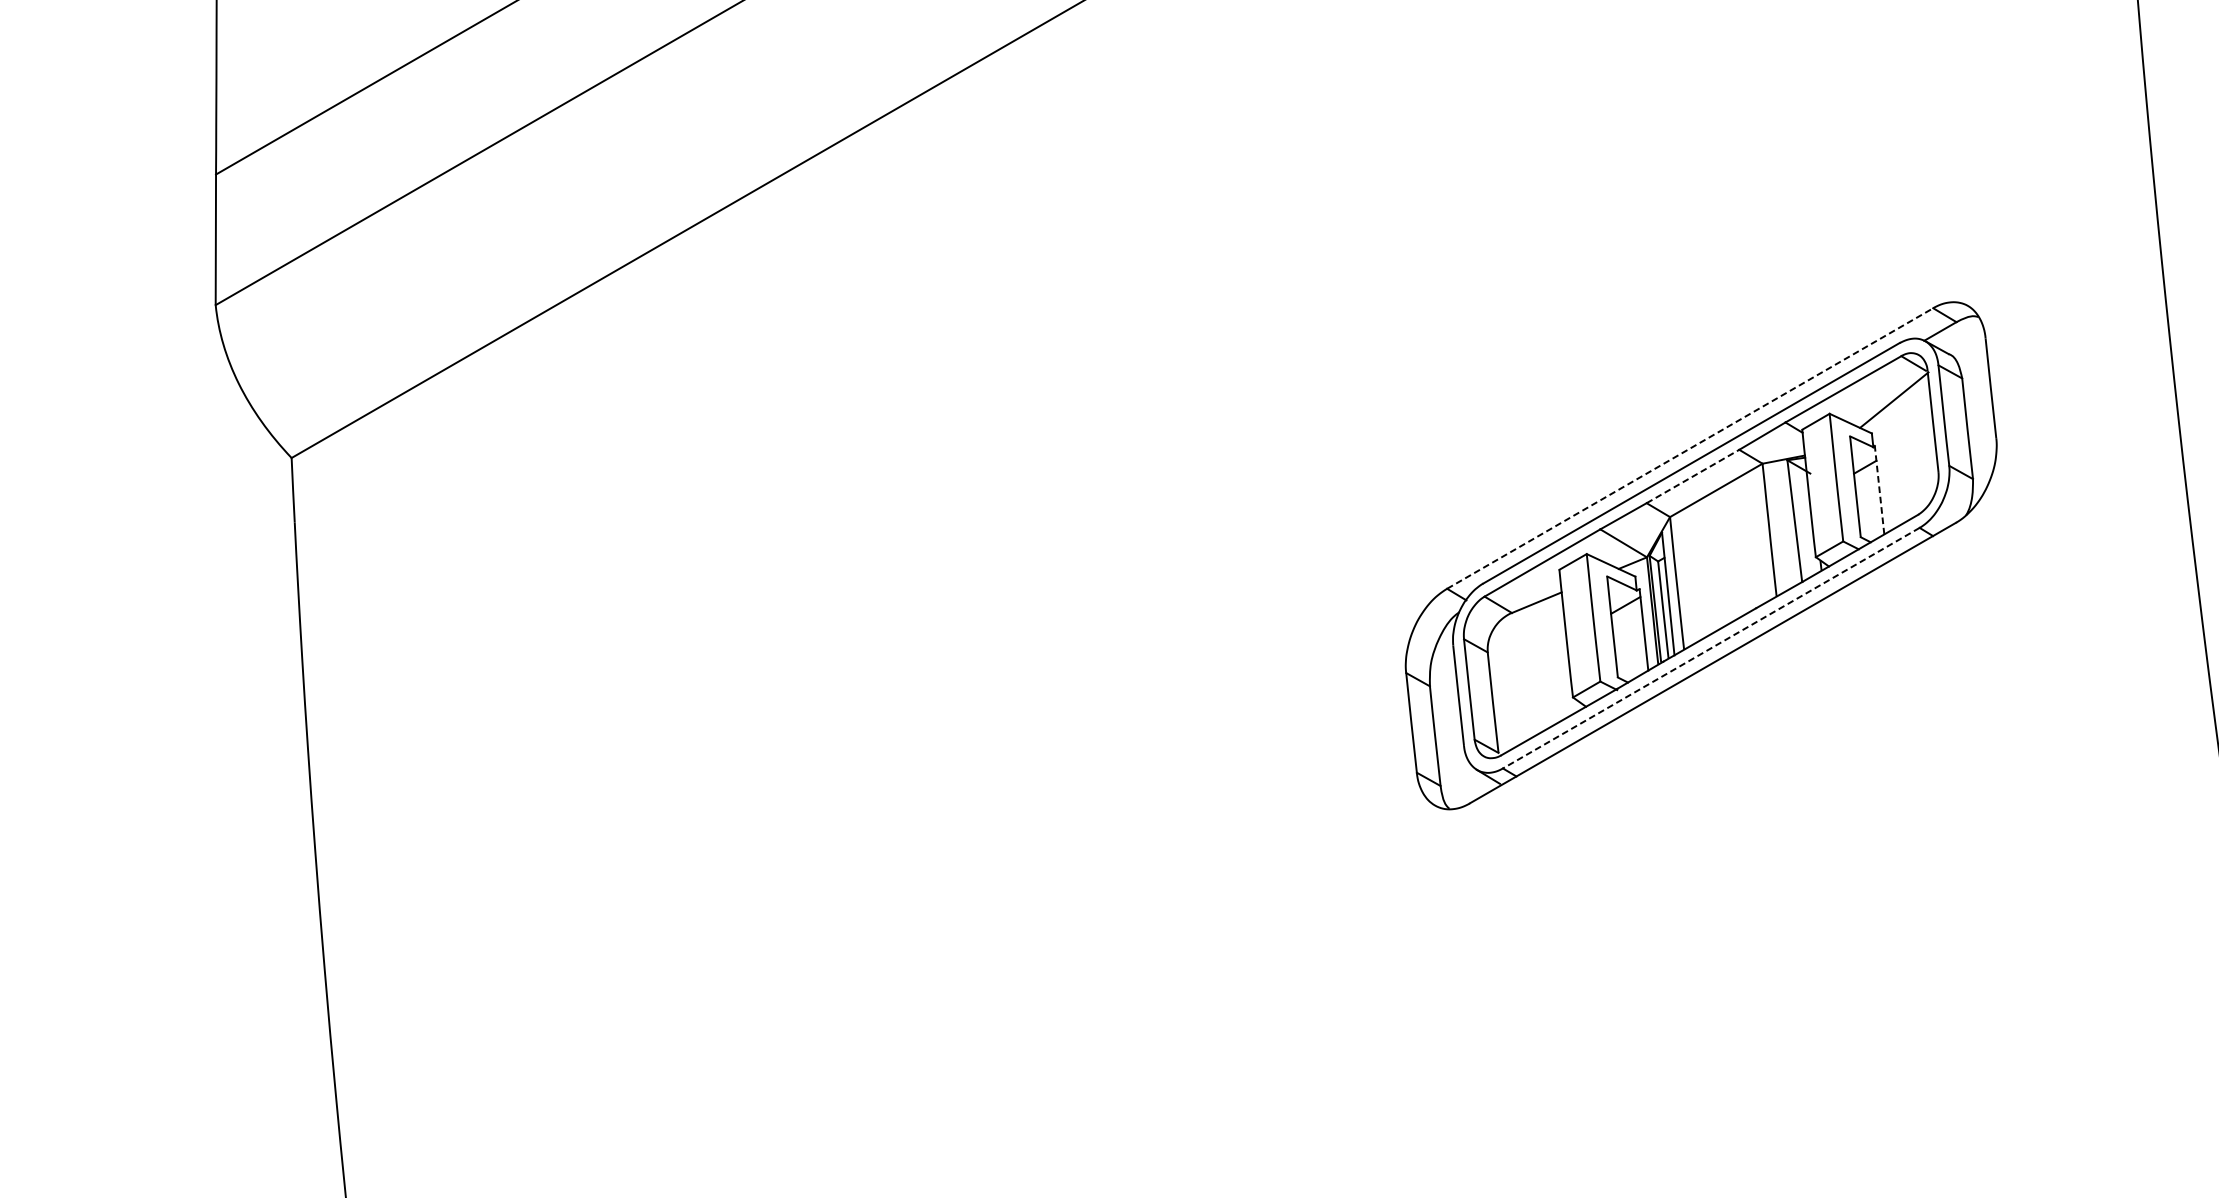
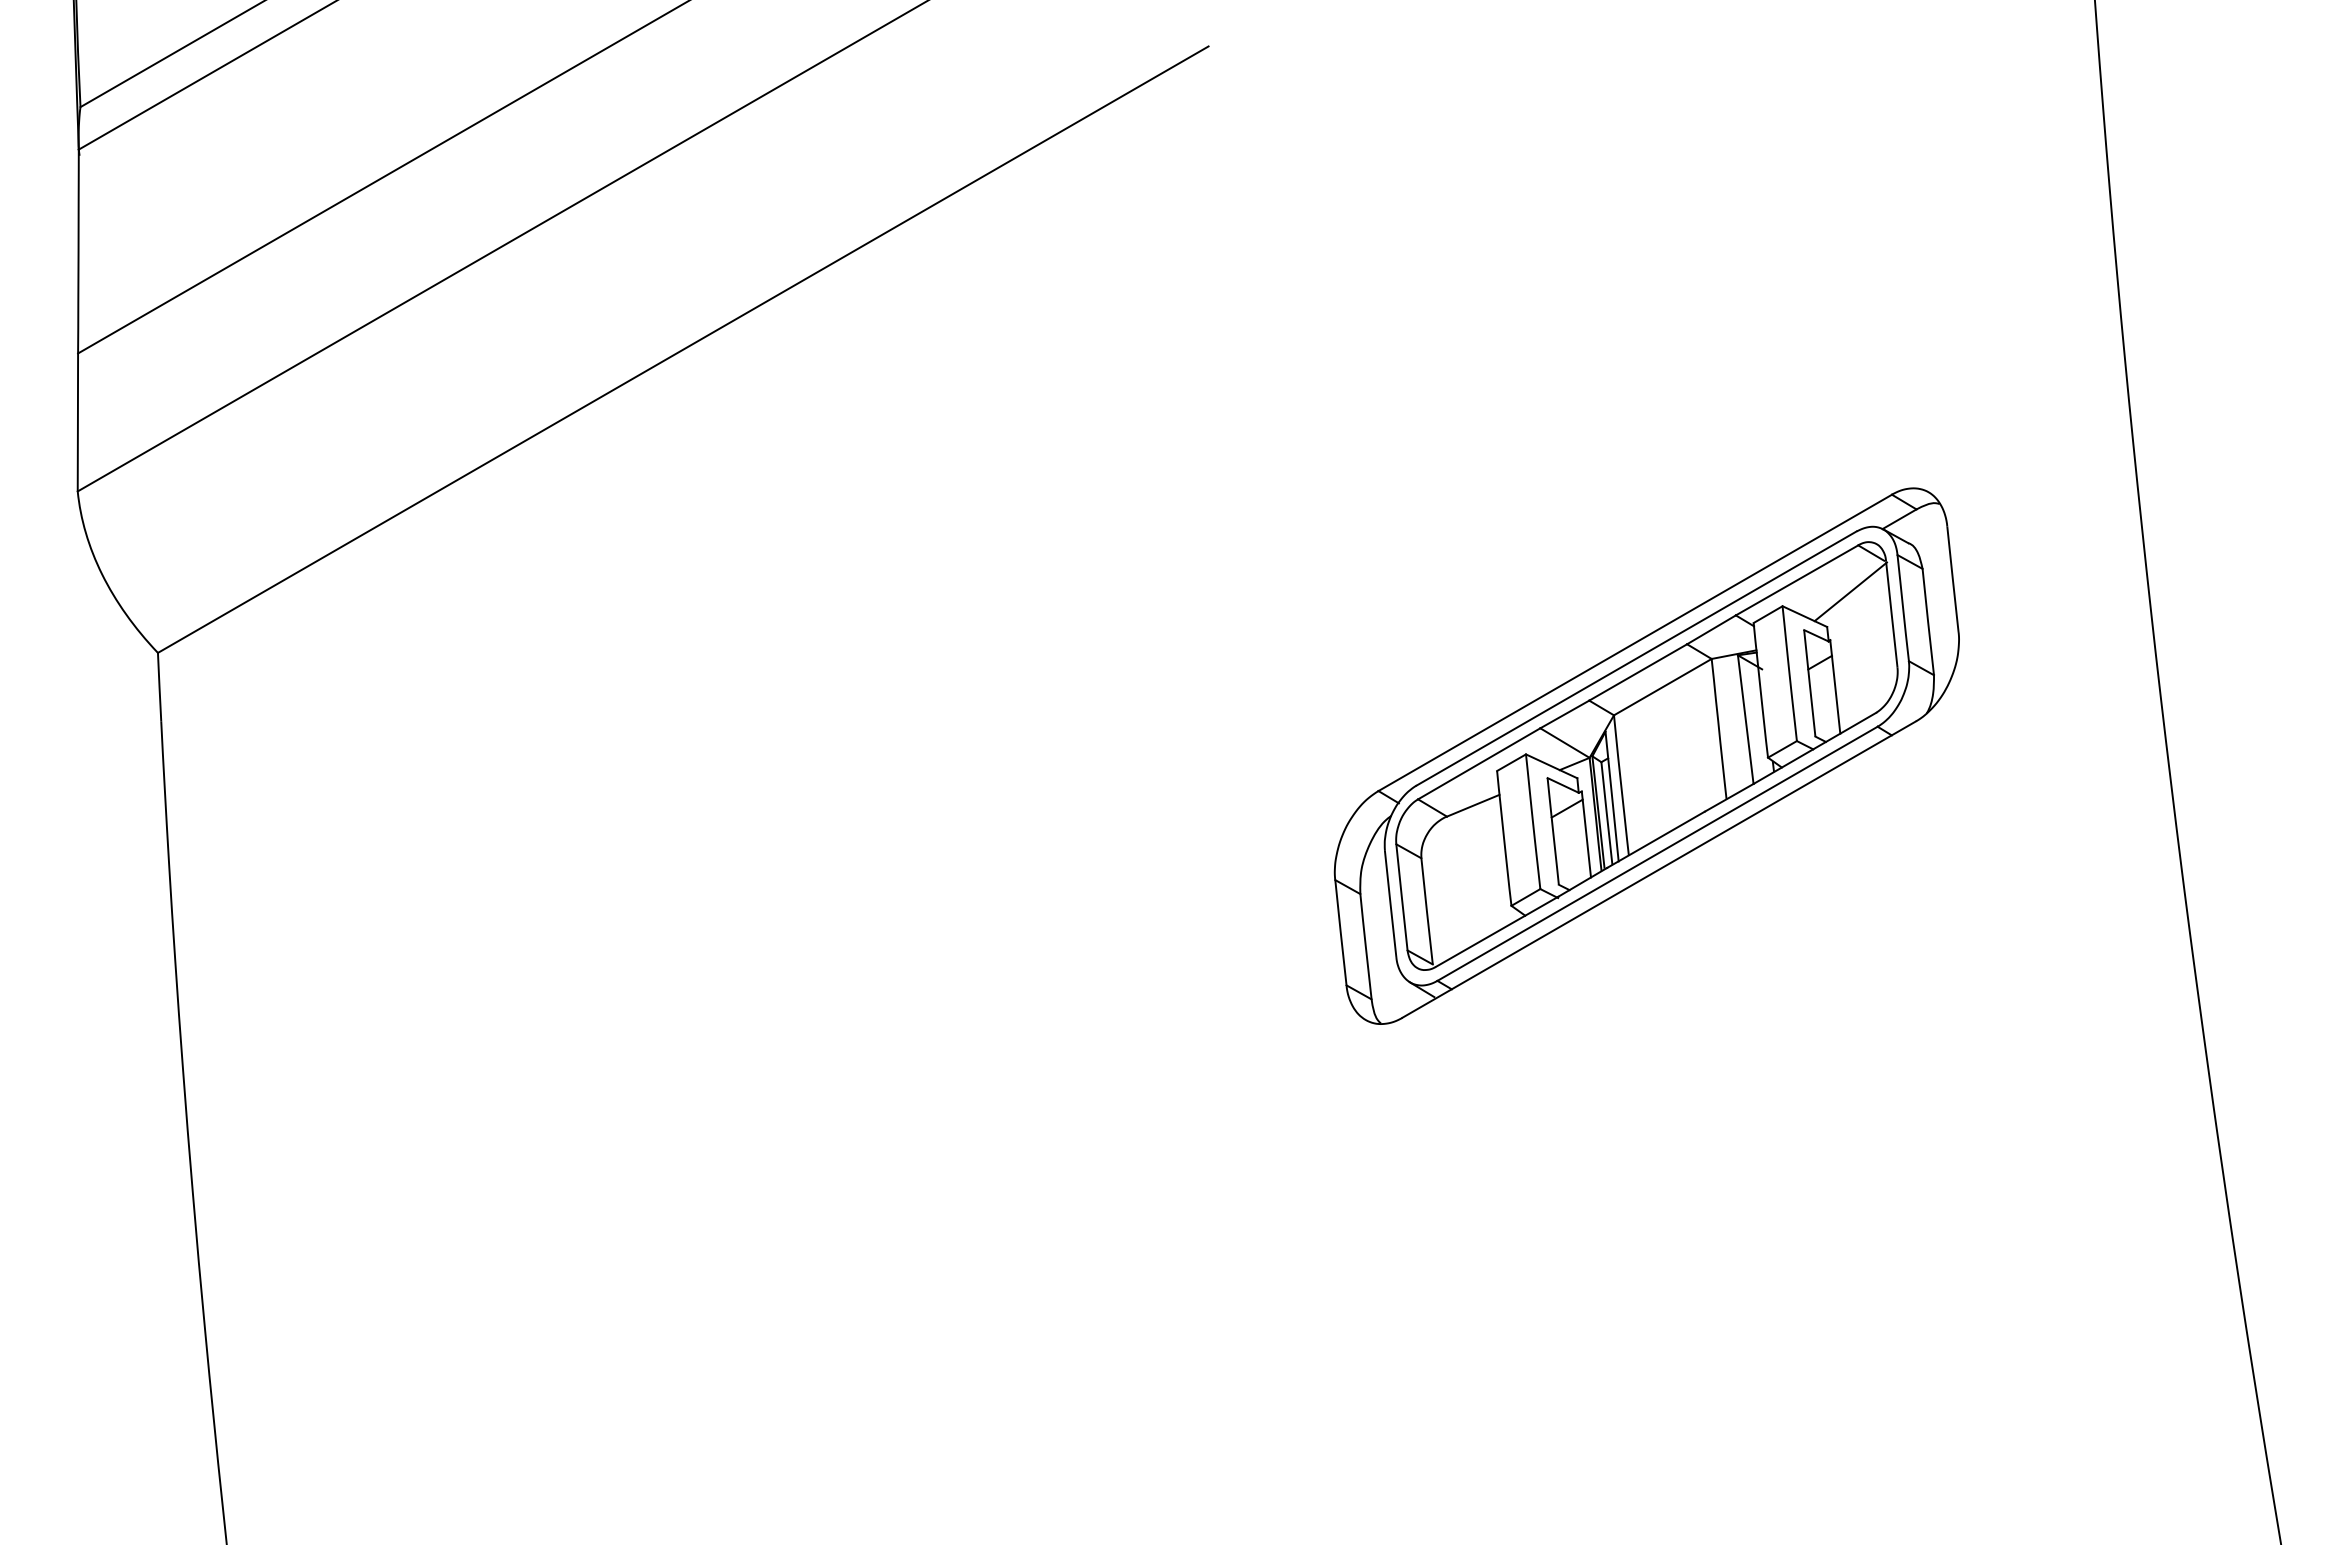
line: (1690, 448) -> (1635, 642), dashed -> solid
line: (1693, 476) -> (1638, 672), dashed -> solid
line: (1879, 489) -> (1835, 686), dashed -> solid
line: (1711, 648) -> (1657, 854), dashed -> solid

